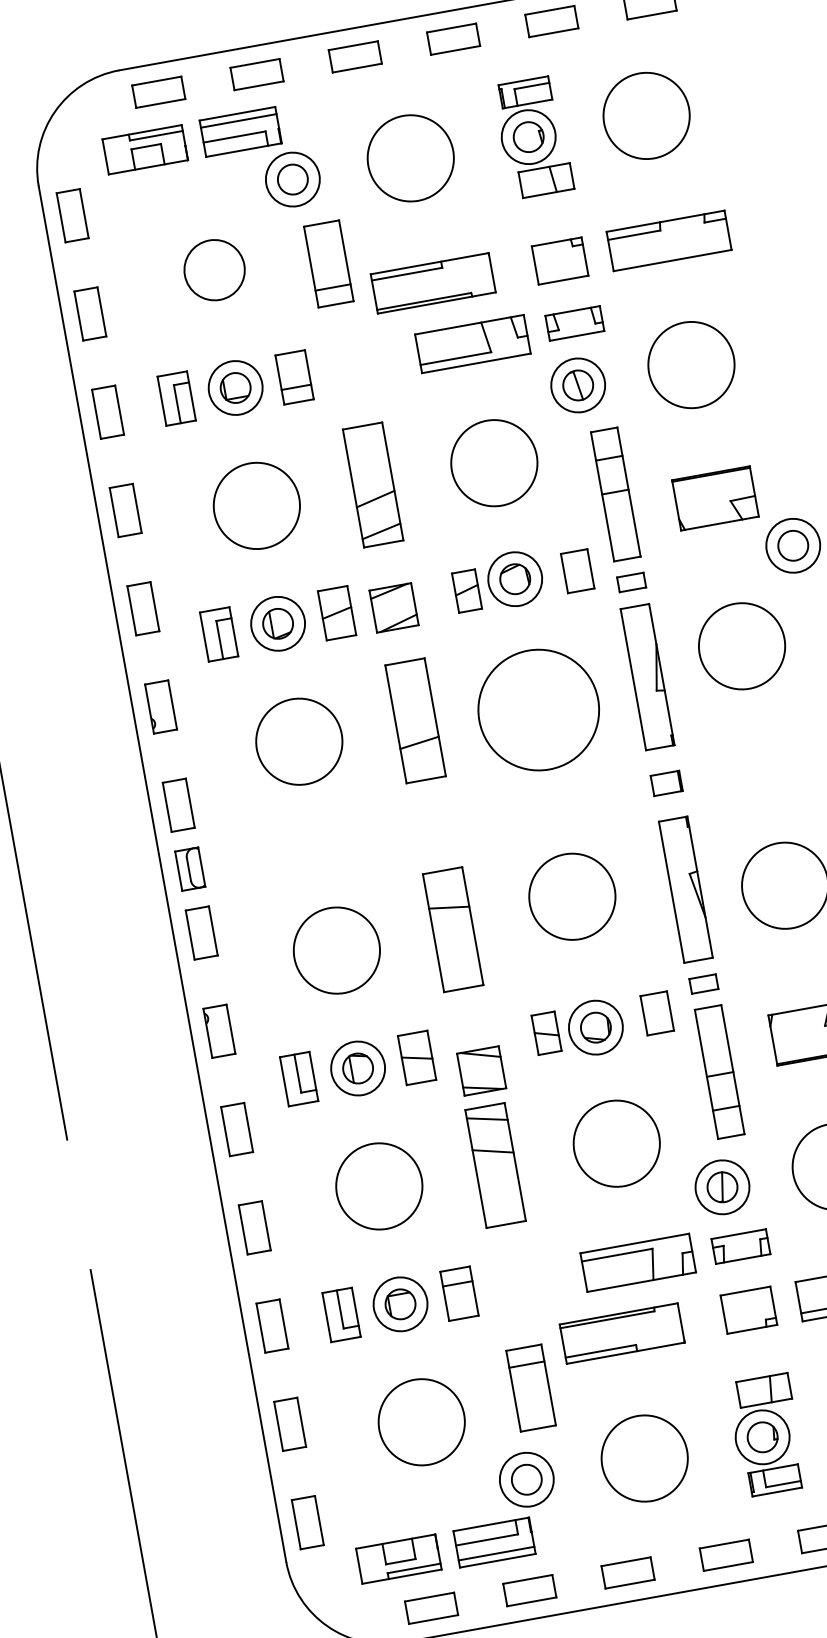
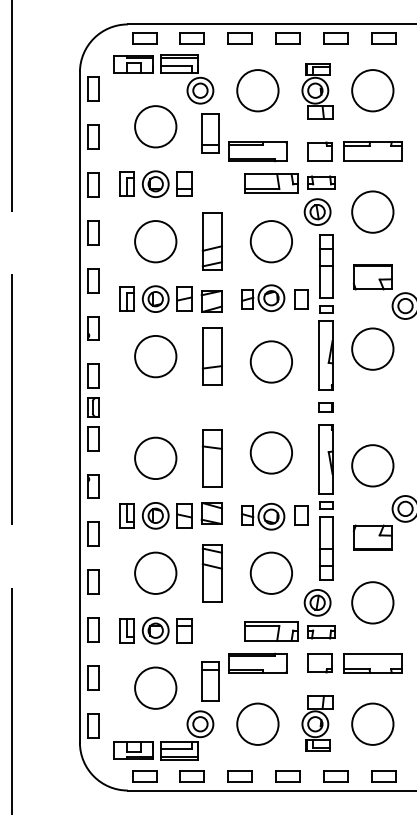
circle: (213, 269) -> (155, 126), size x1.43
circle: (538, 709) -> (271, 361), size x0.71
part: (480, 1071) -> (211, 513), moved

